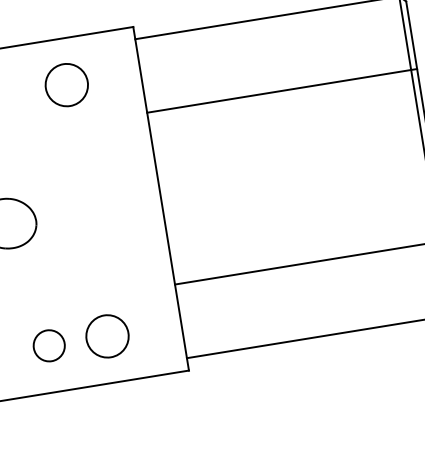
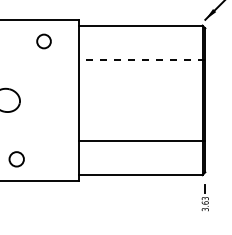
circle: (65, 85) -> (43, 41), size x0.7
line: (281, 91) -> (141, 60), solid -> dashed
circle: (106, 334) -> (43, 158), removed

